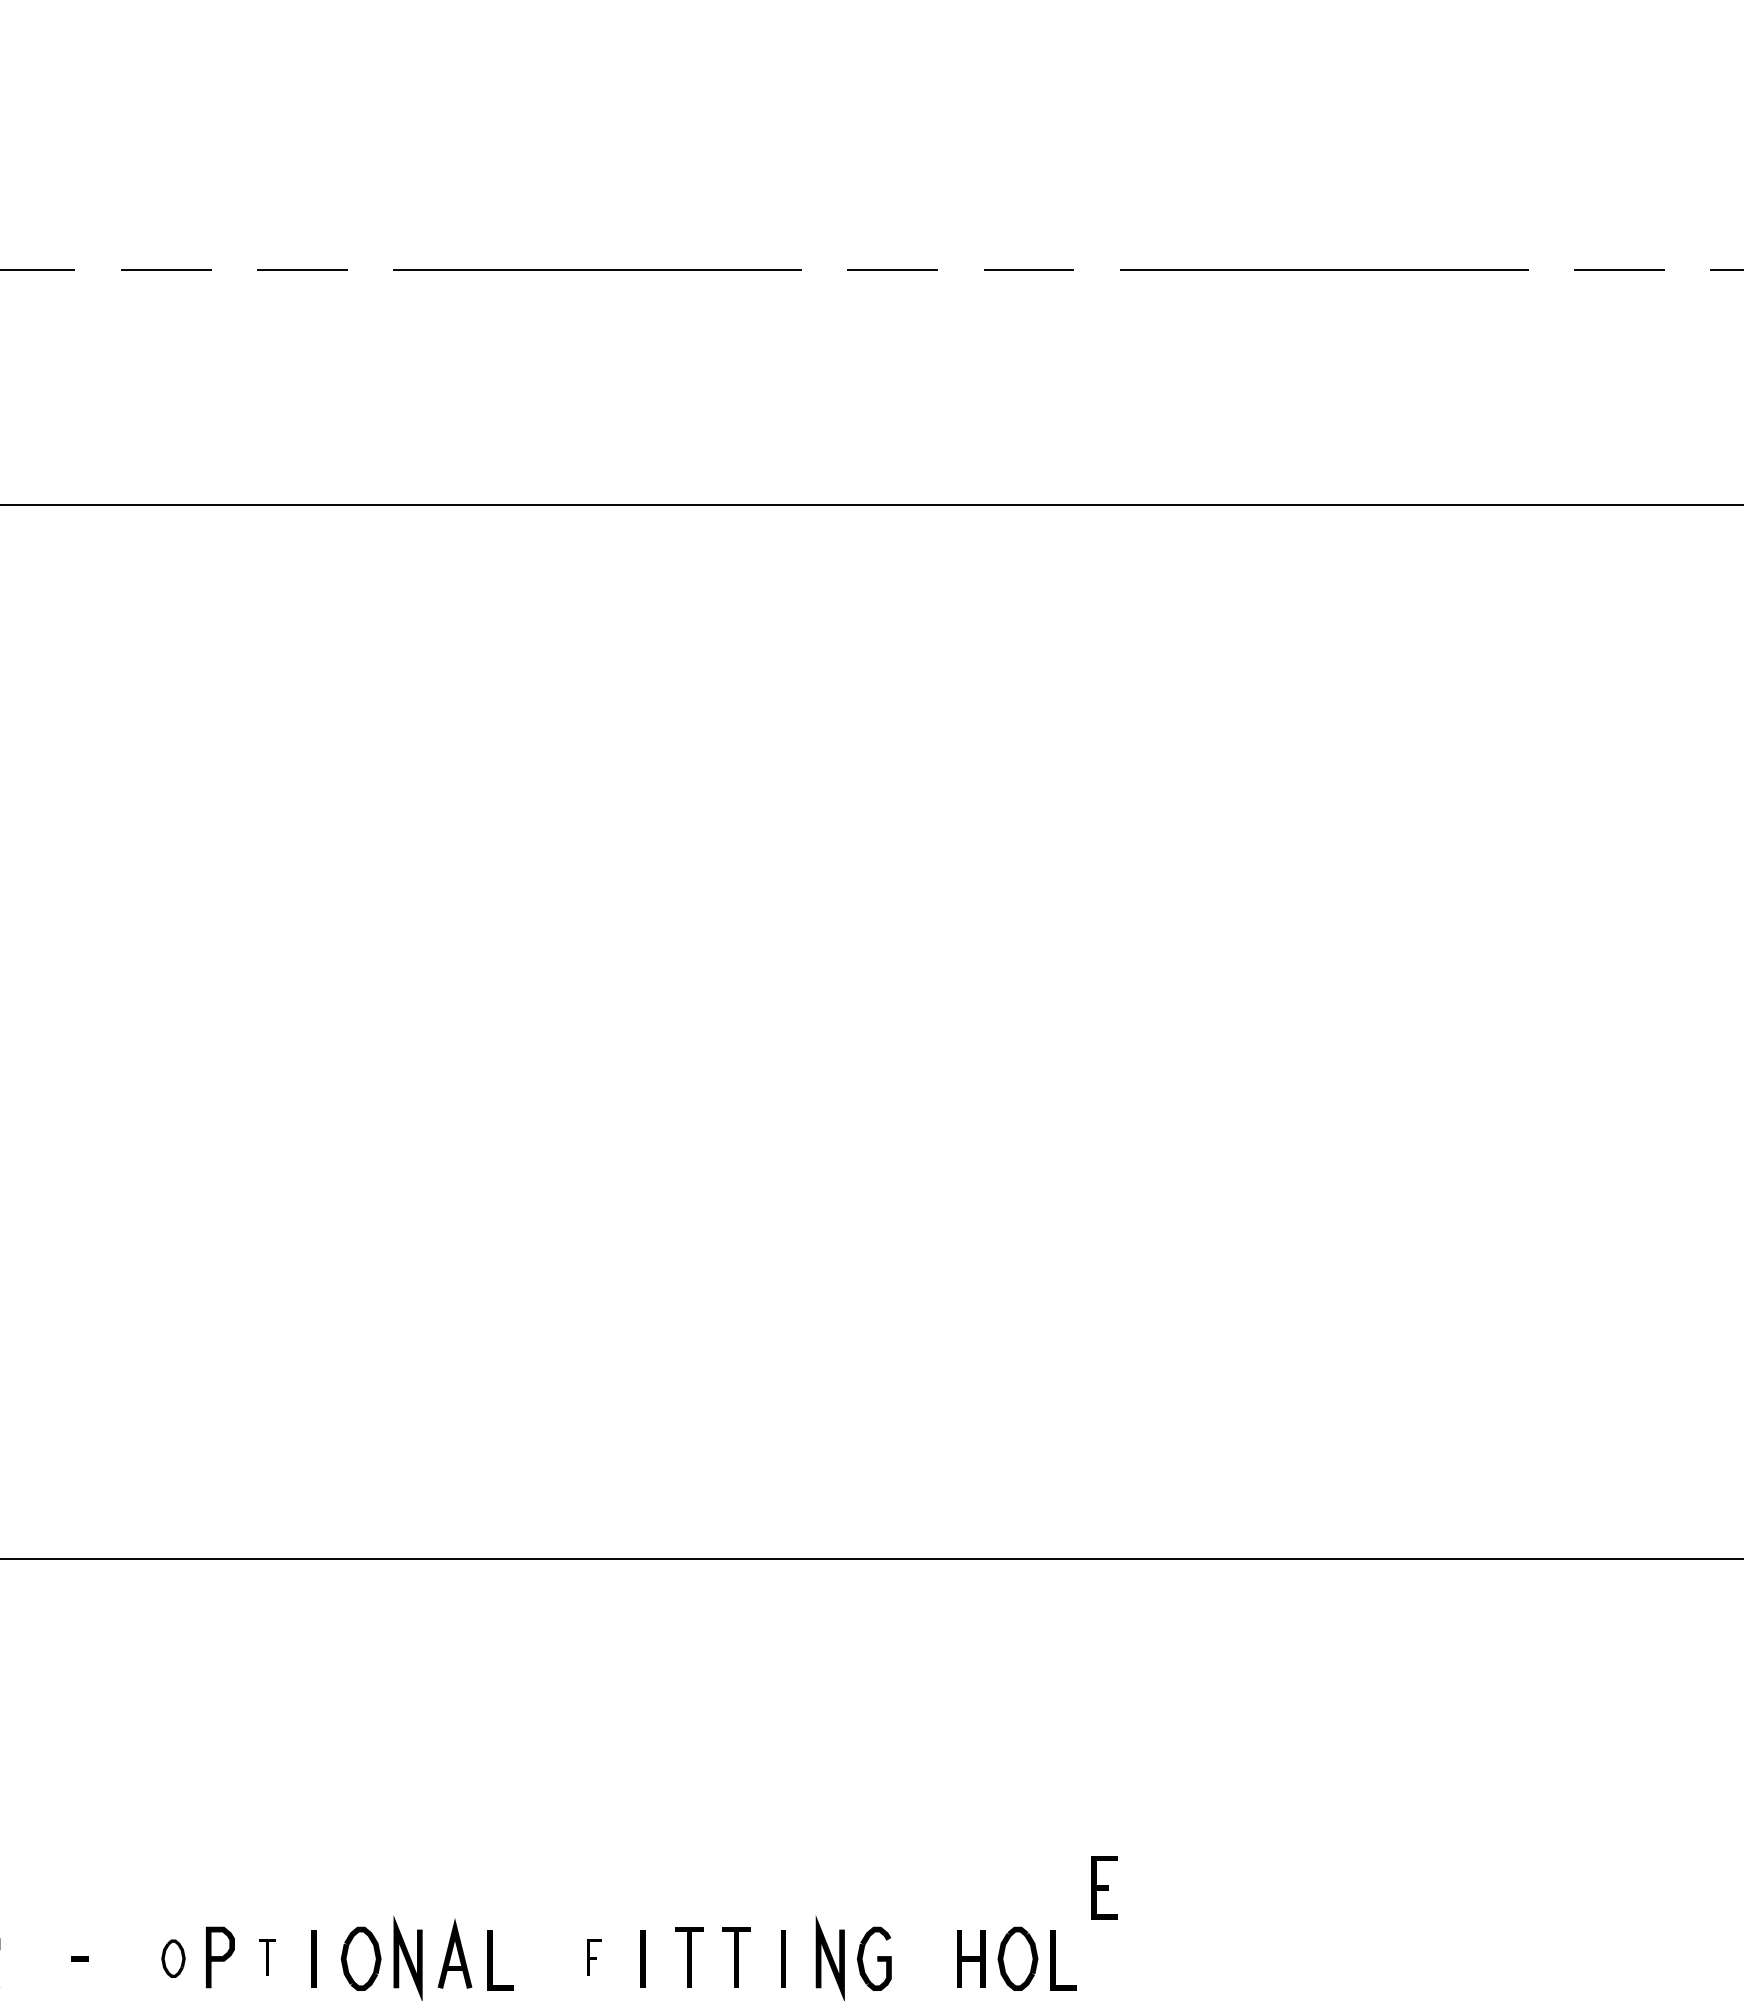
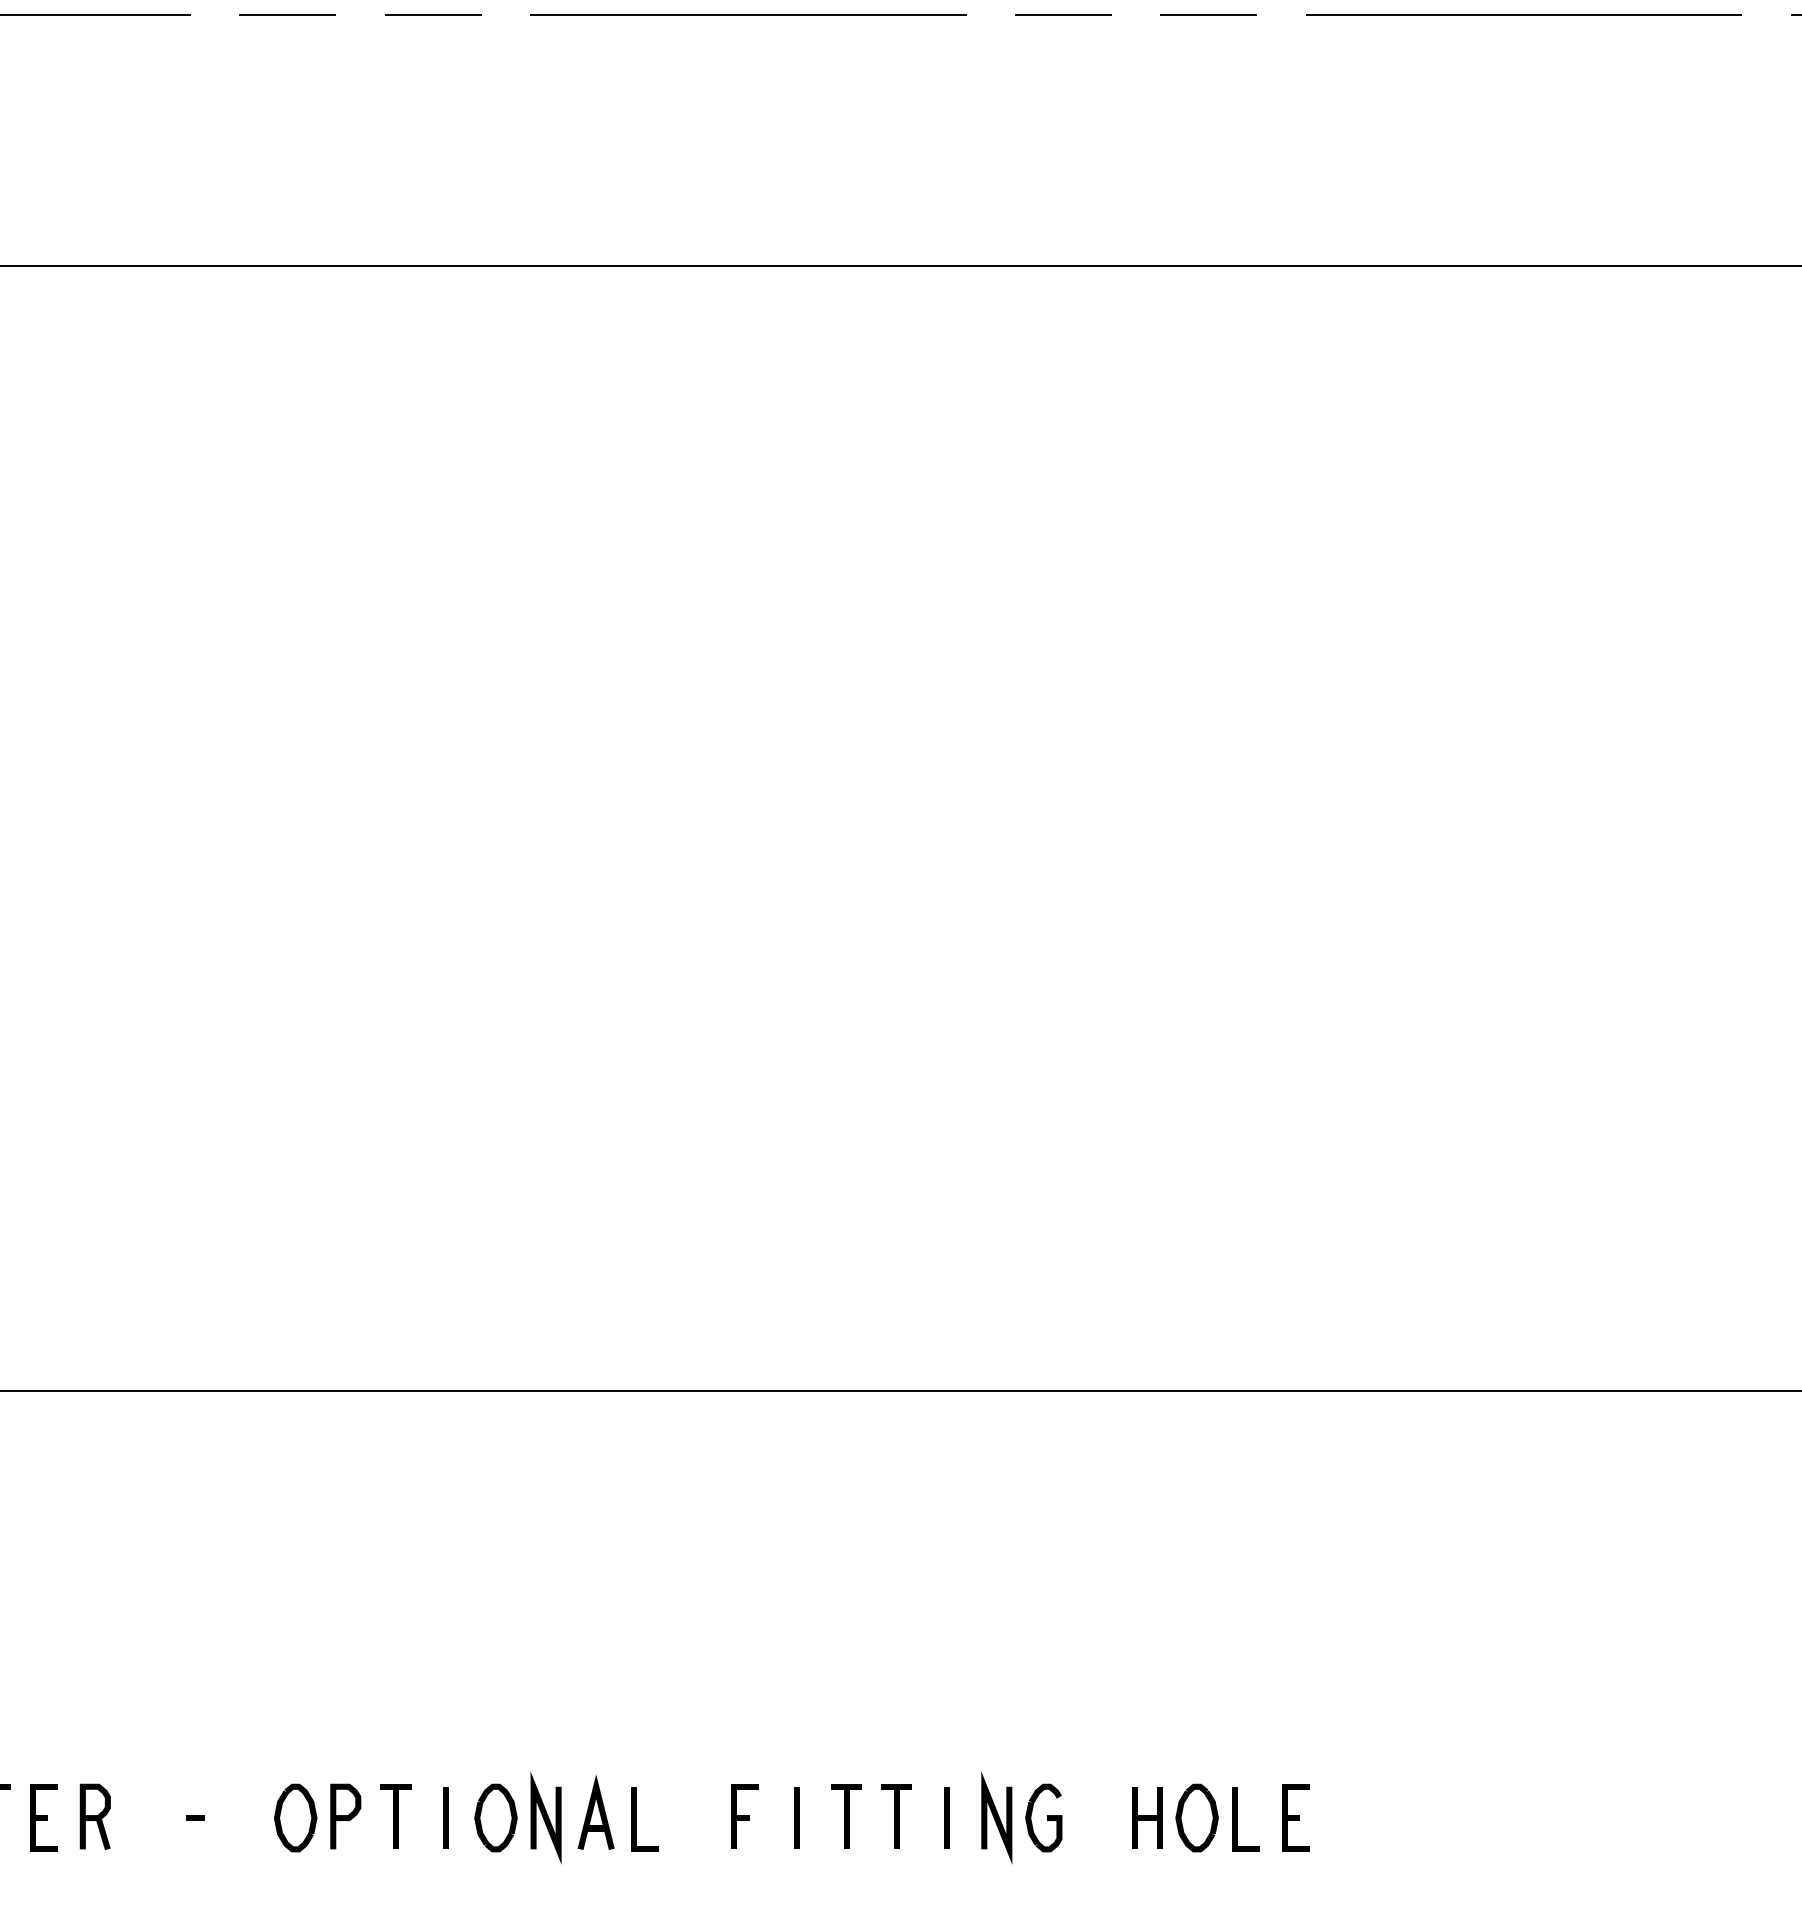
part: (1104, 1887) -> (1295, 1817), moved
part: (267, 1957) -> (395, 1816), size x1.67
part: (594, 1957) -> (745, 1816), size x1.67
part: (173, 1958) -> (295, 1817), size x1.67

